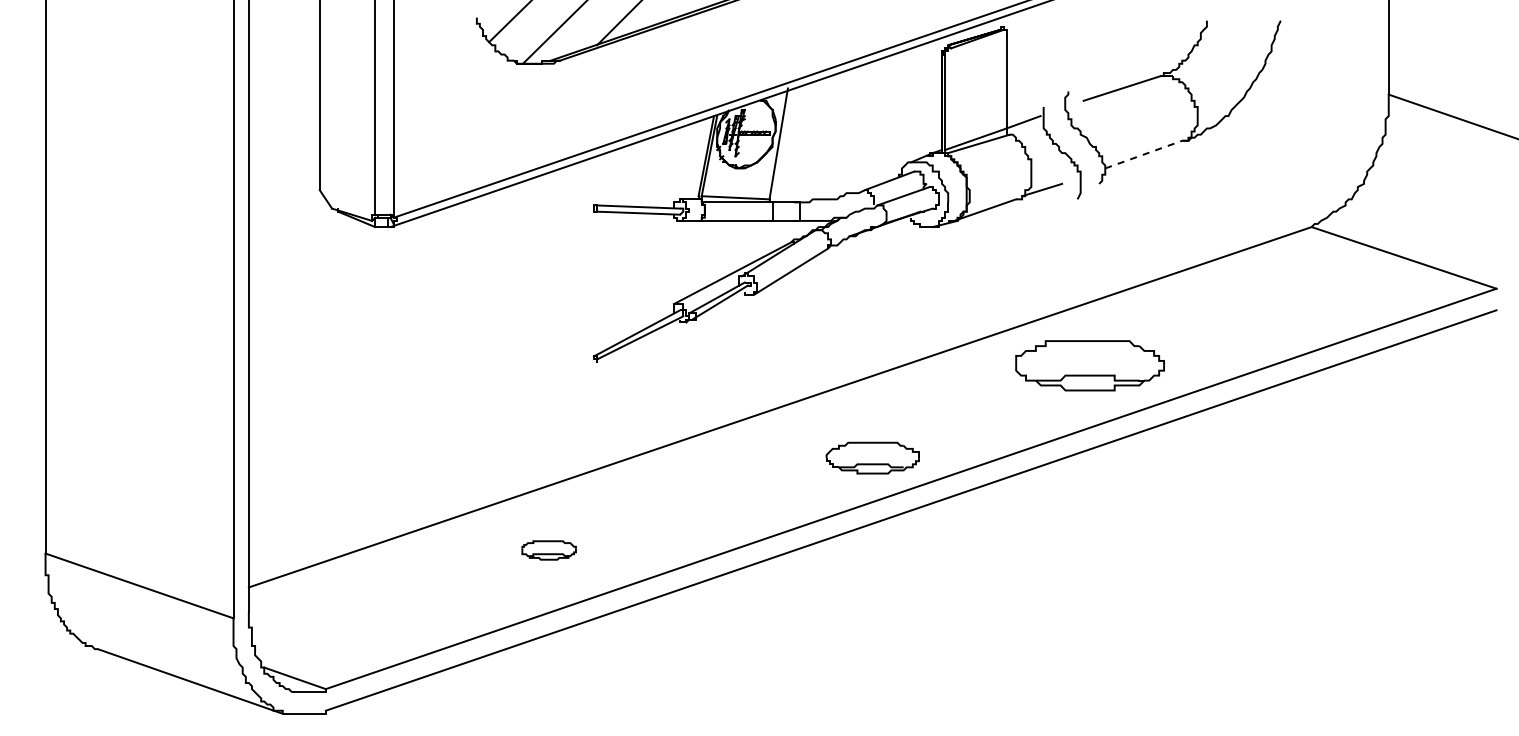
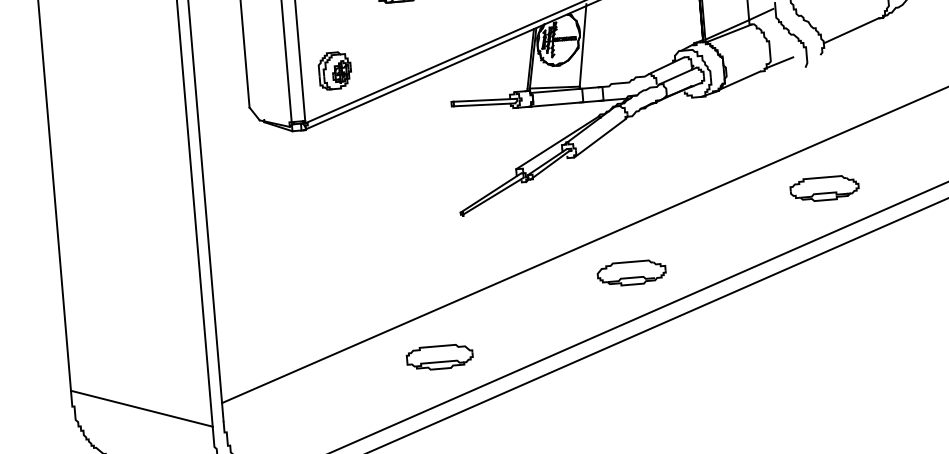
part: (439, 149) -> (334, 70), added
line: (1143, 154) -> (851, 30), dashed -> solid
part: (1089, 365) -> (824, 188), size x0.62
part: (872, 457) -> (631, 272), moved
part: (548, 550) -> (439, 357), size x1.67

